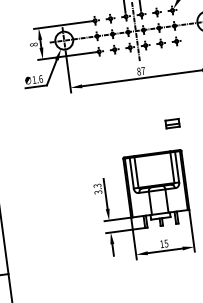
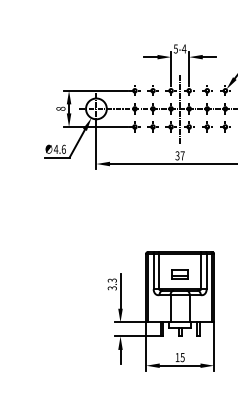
text: (138, 71) -> (177, 155), 87 -> 37
text: (33, 80) -> (55, 149), 1.6 -> 4.6
part: (172, 123) -> (179, 274), moved

